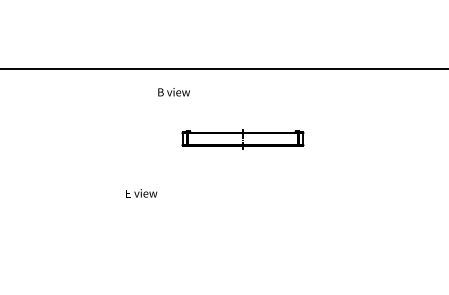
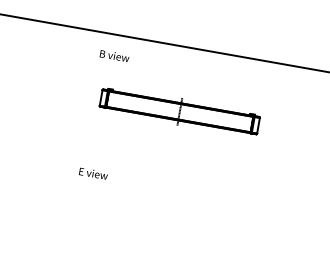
text: (173, 92) -> (114, 56), moved
part: (242, 138) -> (179, 110), size x1.43
text: (141, 193) -> (93, 173), moved

